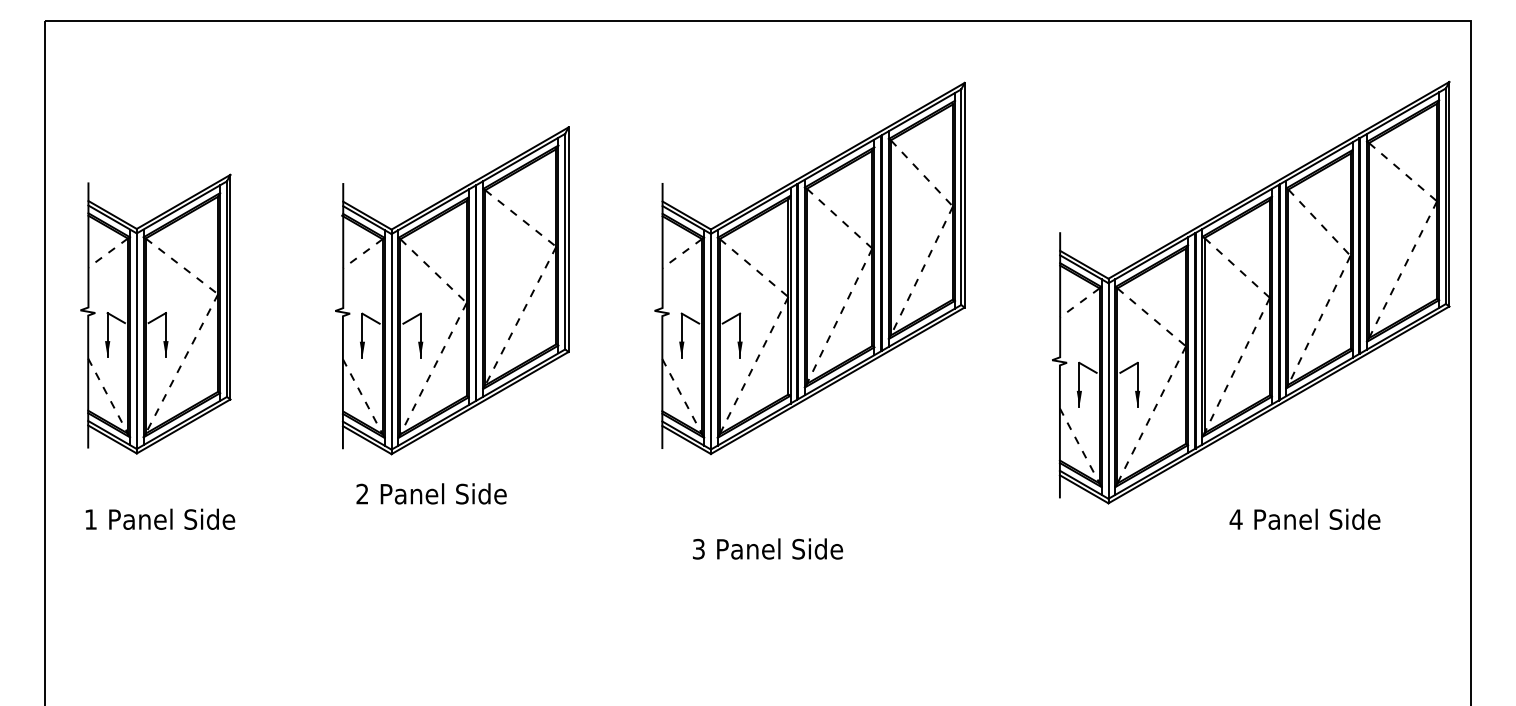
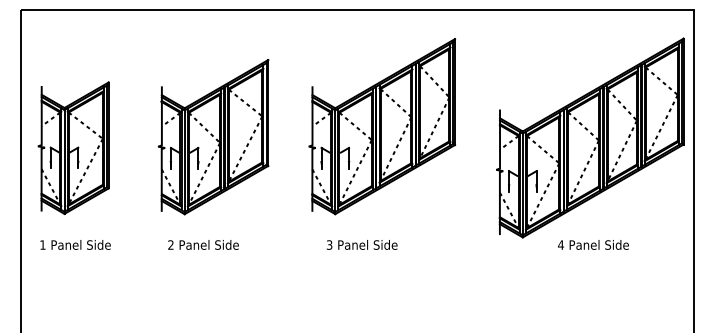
text: (431, 492) -> (203, 244), moved
text: (1305, 518) -> (593, 244), moved
text: (766, 548) -> (361, 244), moved

